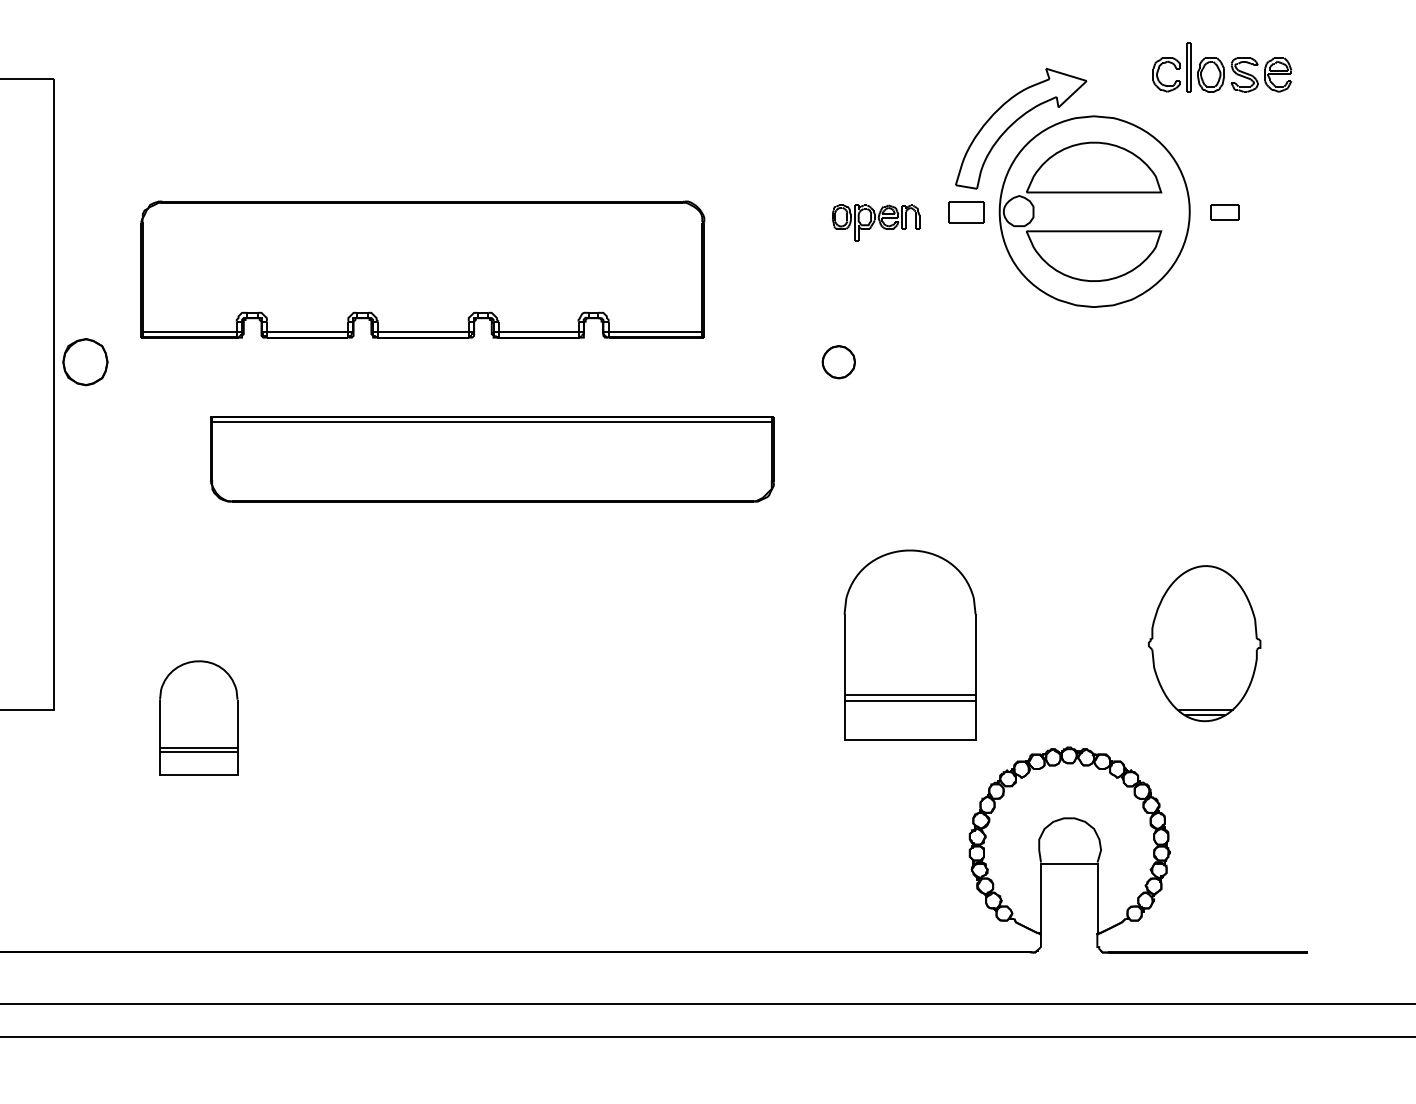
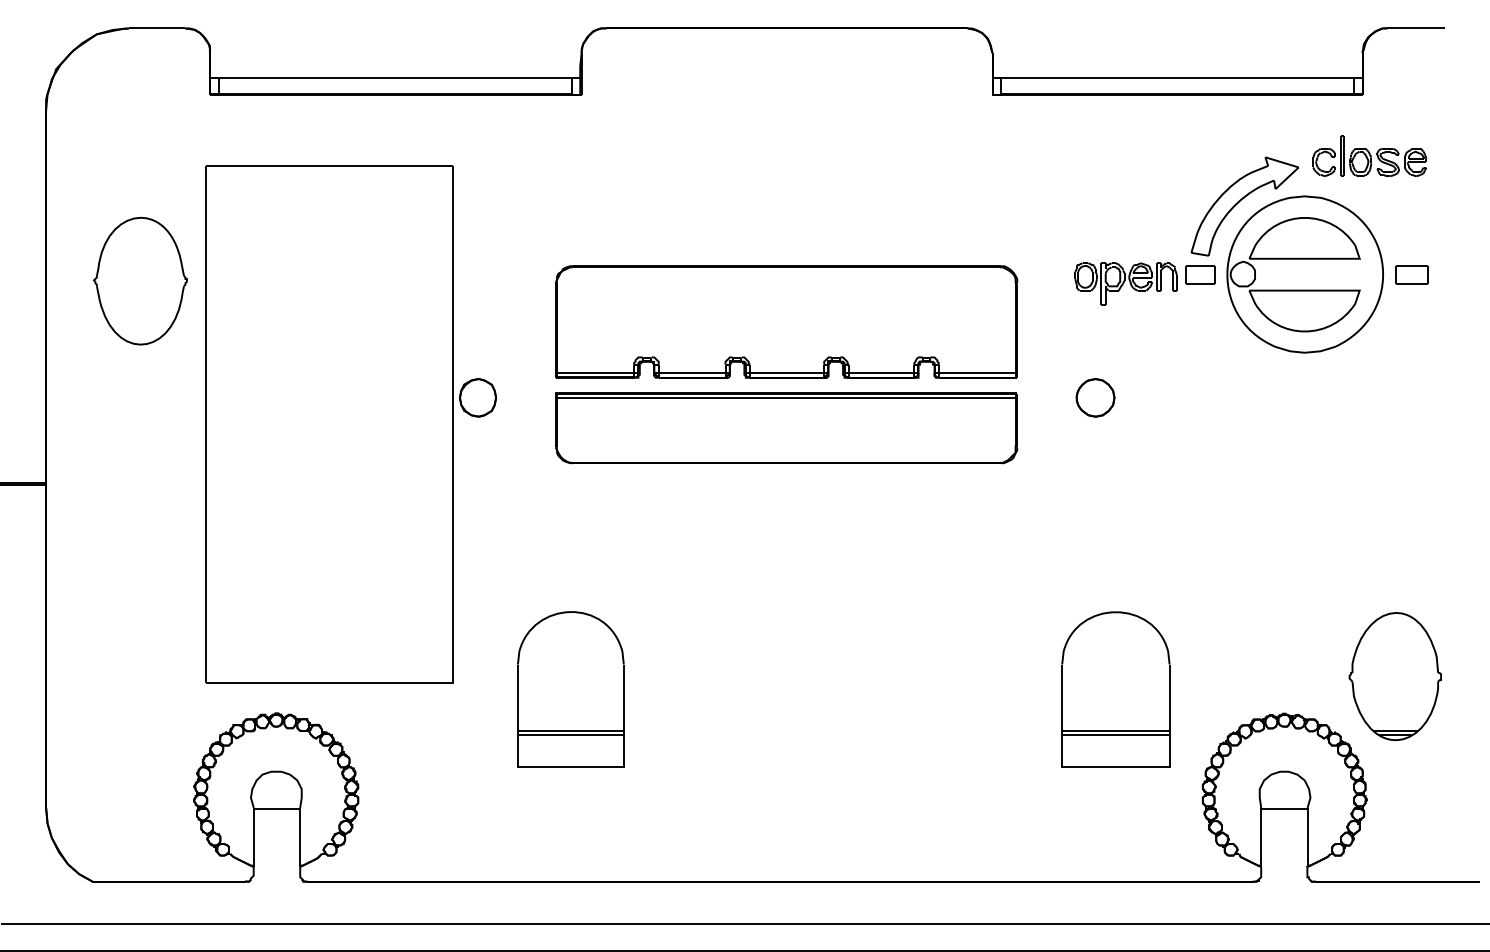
part: (1221, 67) -> (1369, 156), moved
part: (1224, 211) -> (1411, 274), size x1.43
part: (875, 222) -> (1125, 283), size x1.43
part: (422, 268) -> (786, 321), moved
part: (838, 361) -> (1095, 397), size x1.43
part: (492, 459) -> (786, 428), moved
part: (1203, 643) -> (1394, 676), moved
part: (909, 644) -> (1115, 689), moved
part: (198, 717) -> (570, 689), size x1.67

